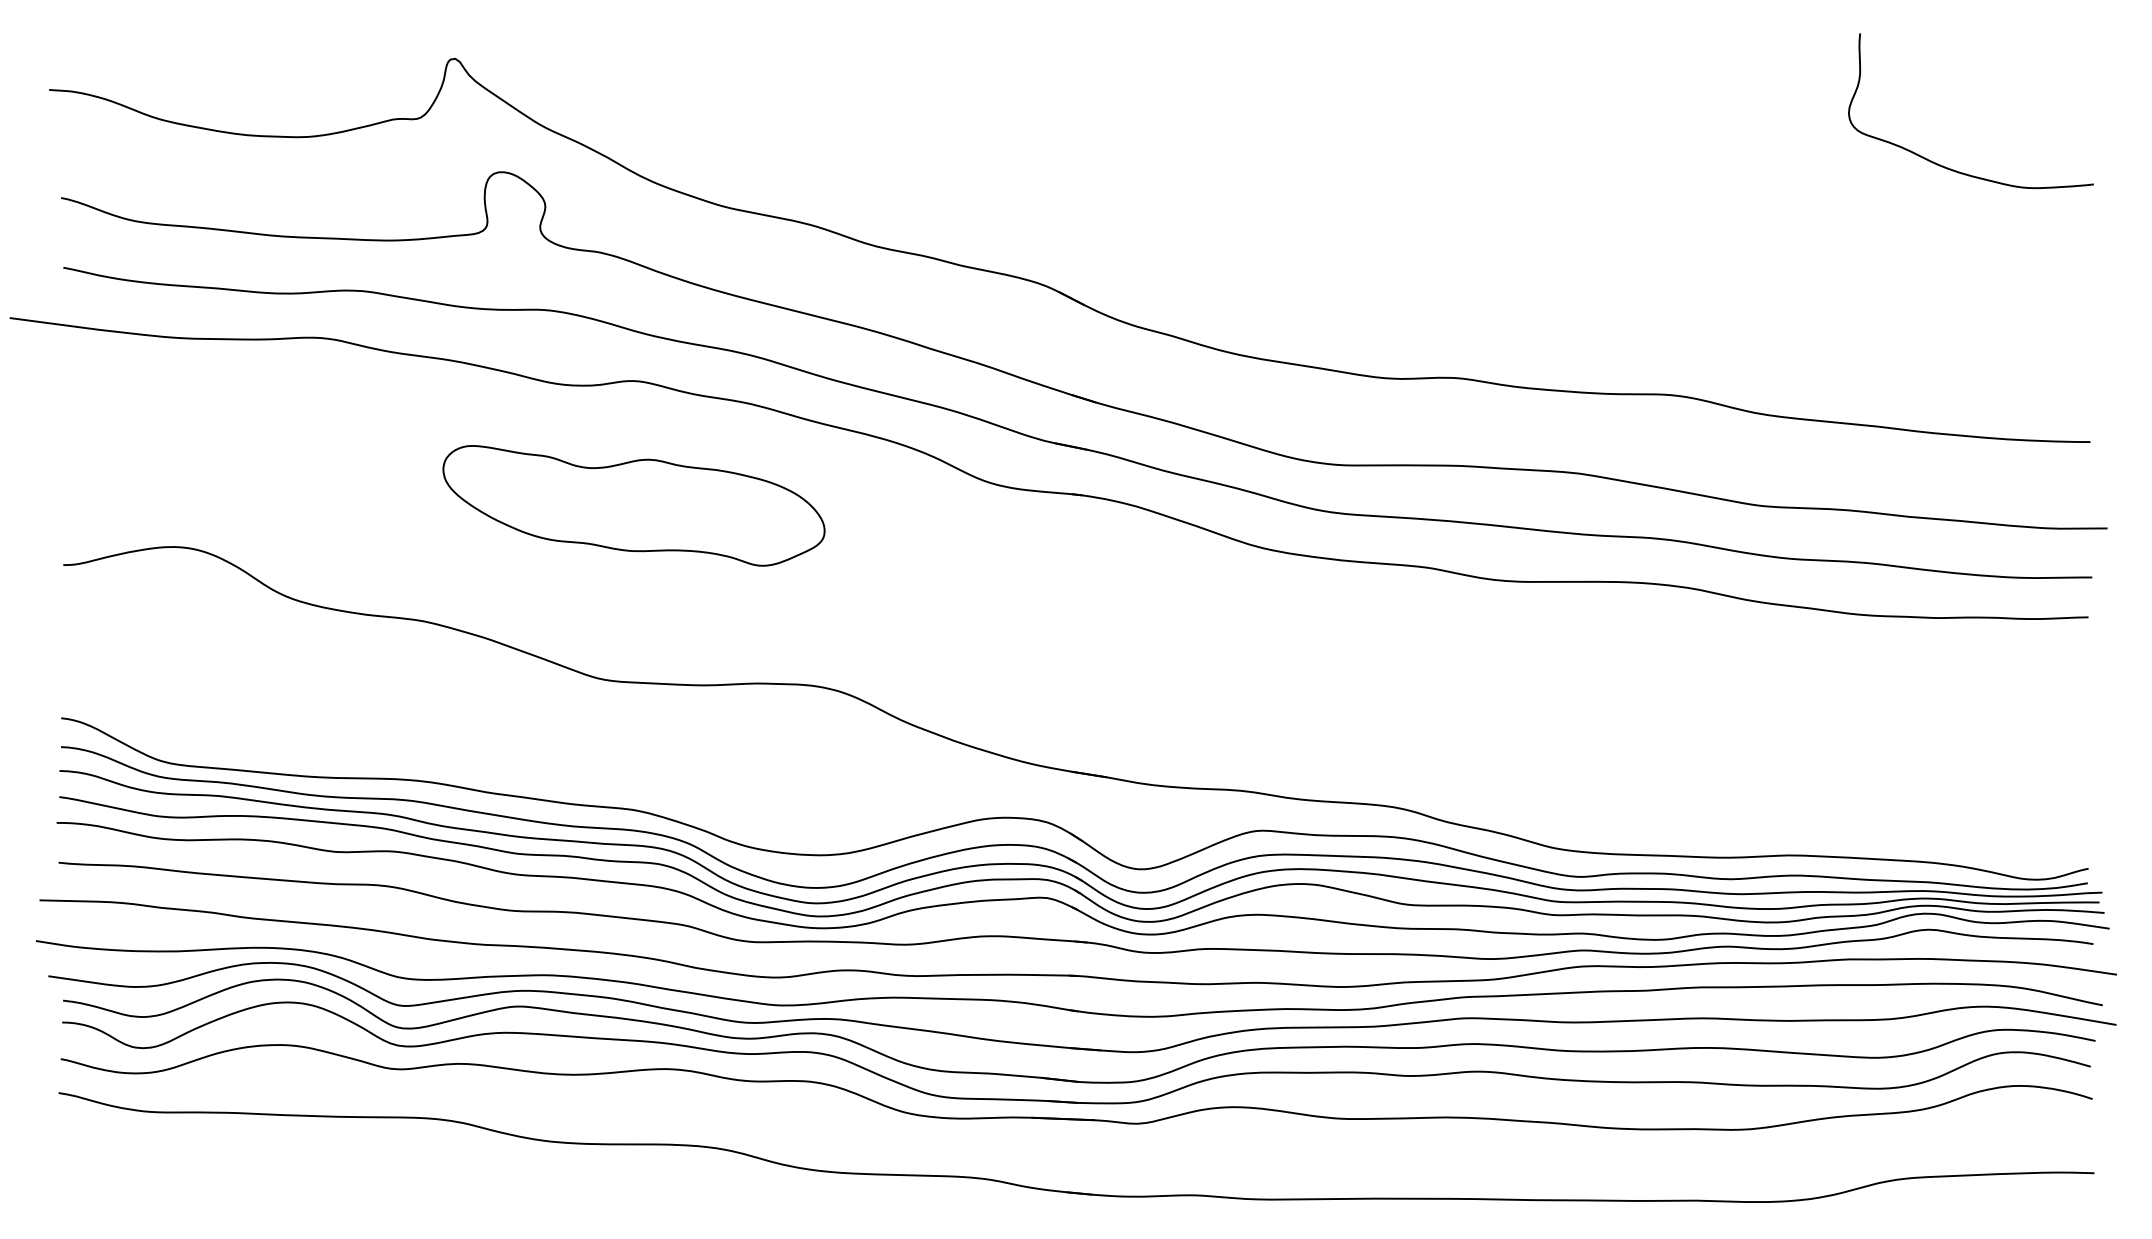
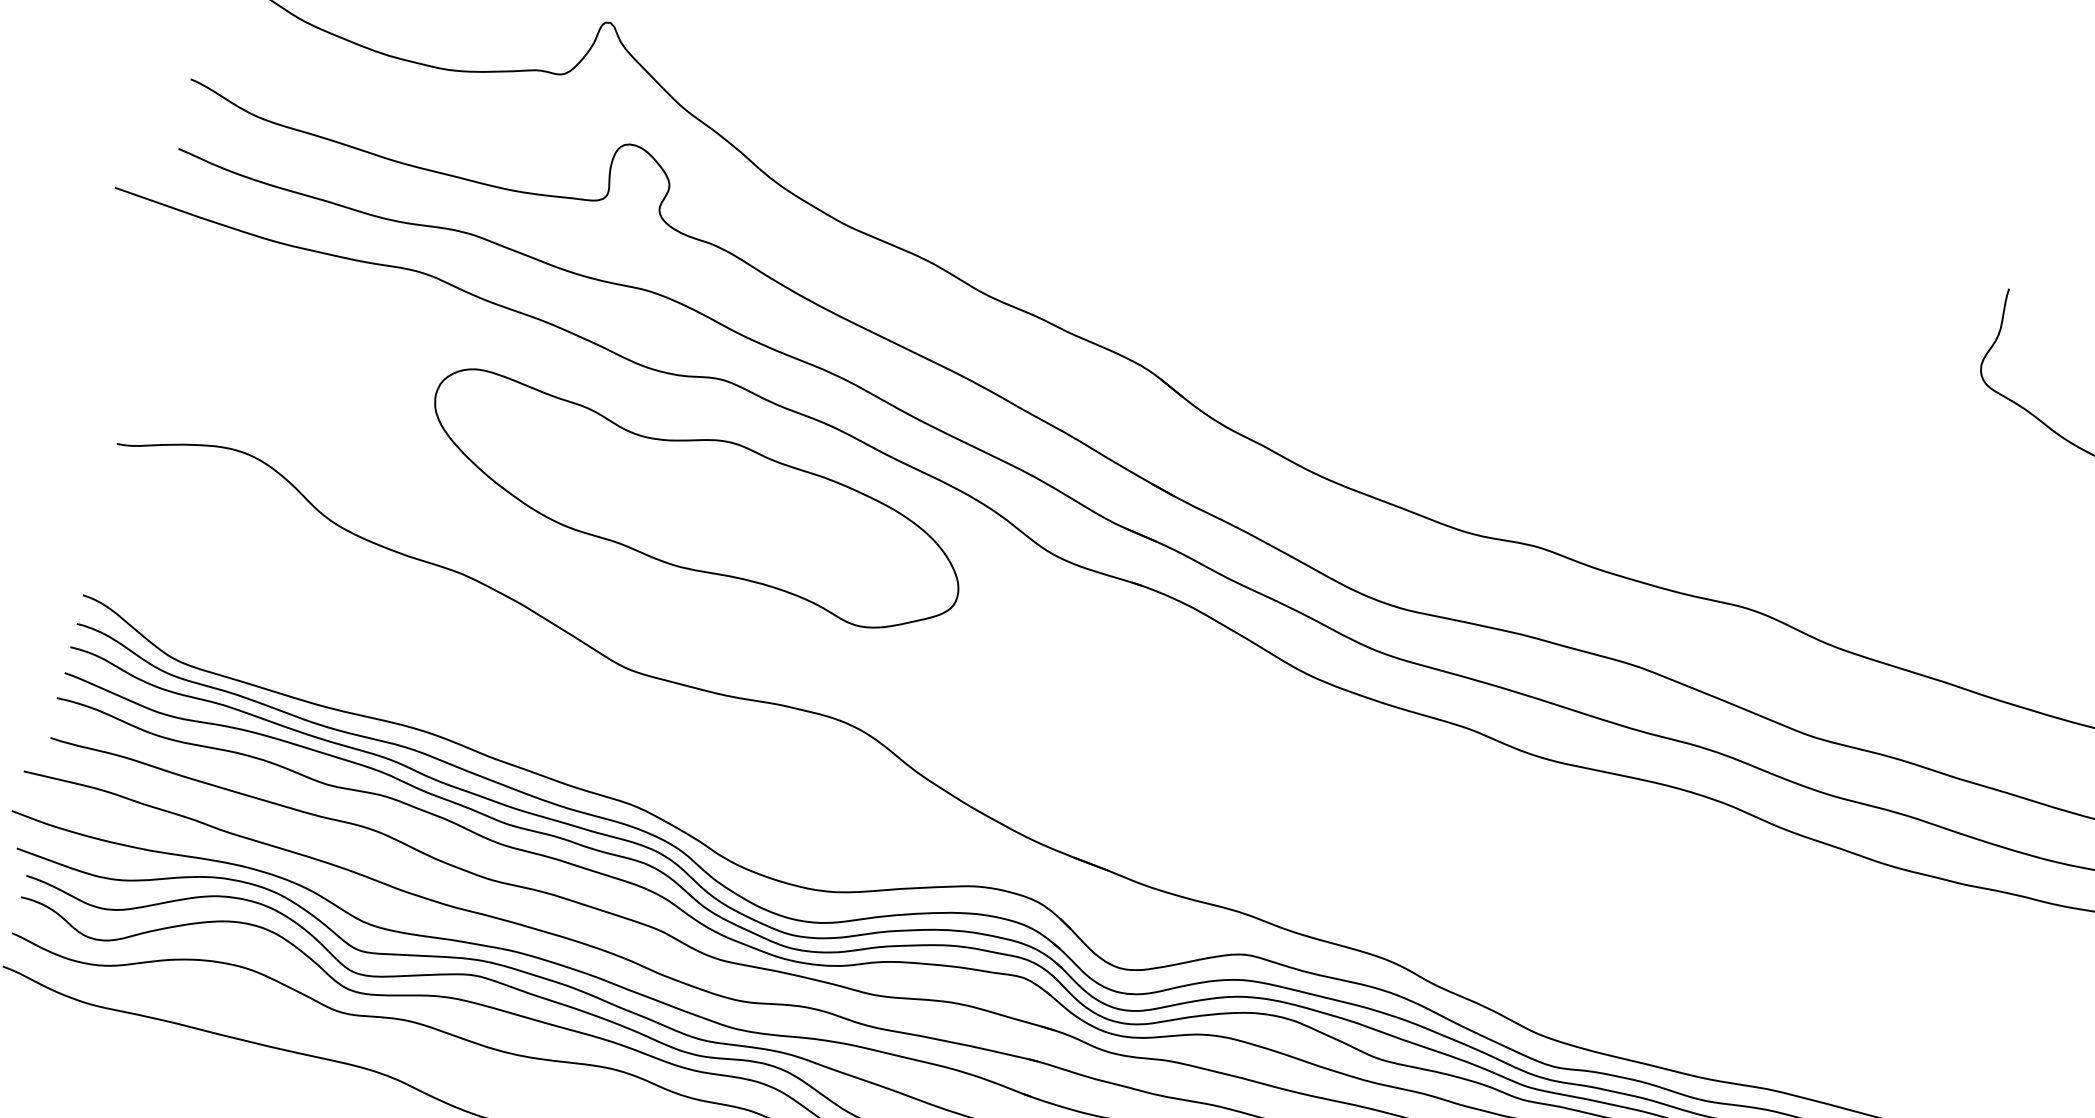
part: (633, 505) -> (694, 502), size x1.43

